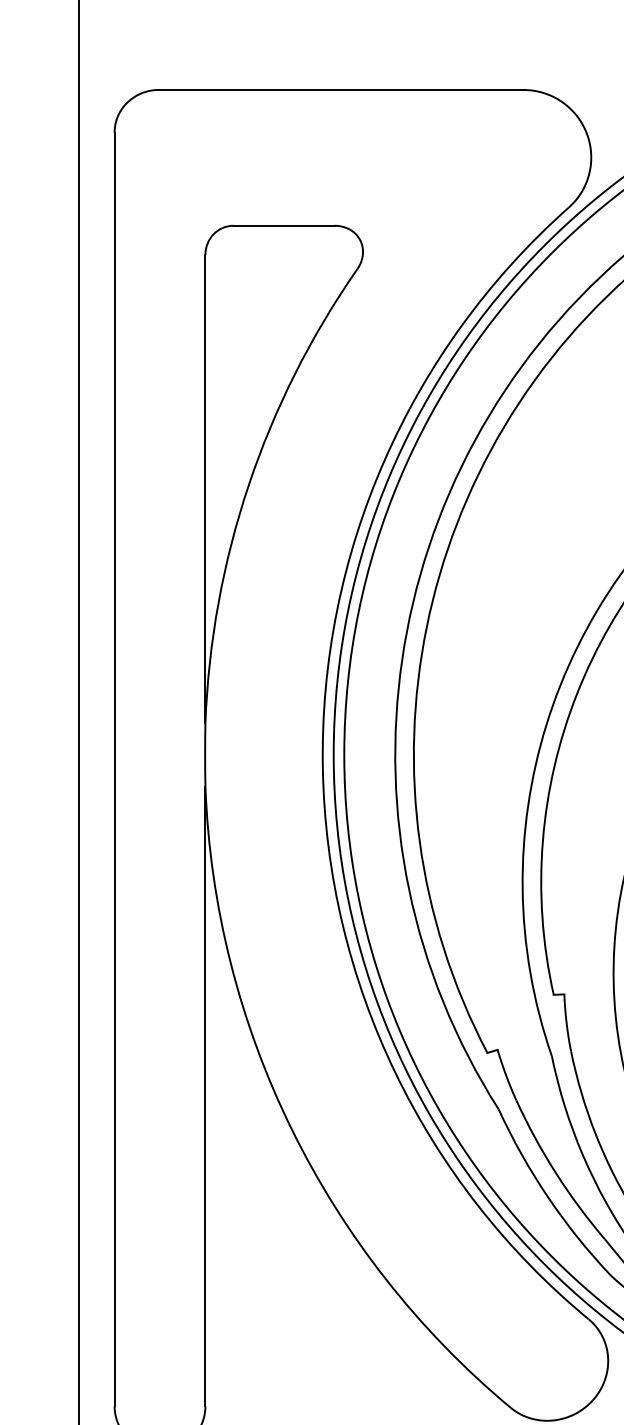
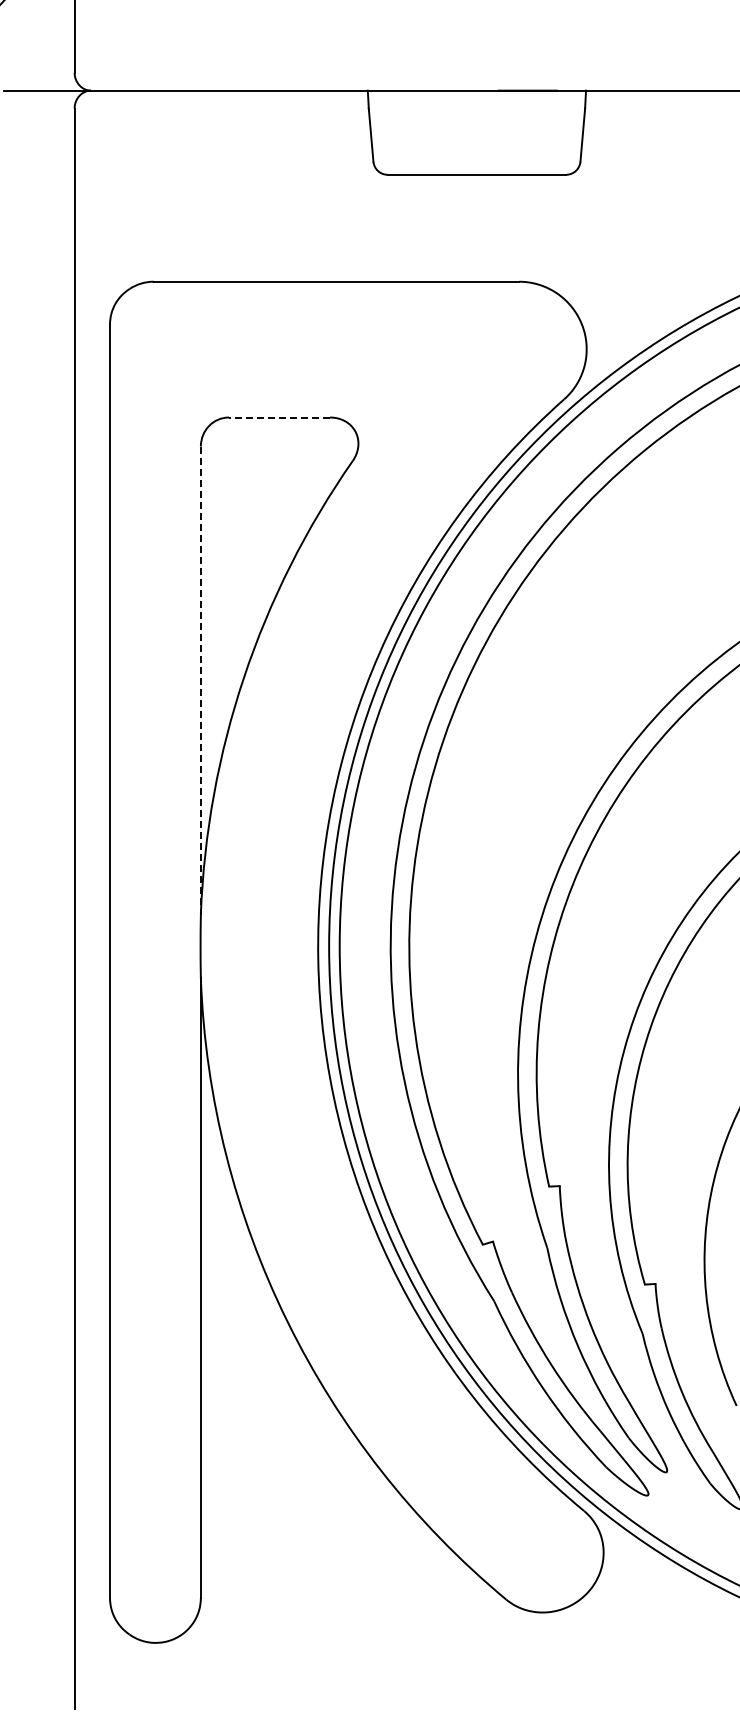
line: (284, 225) -> (279, 417), solid -> dashed
line: (205, 489) -> (200, 681), solid -> dashed

